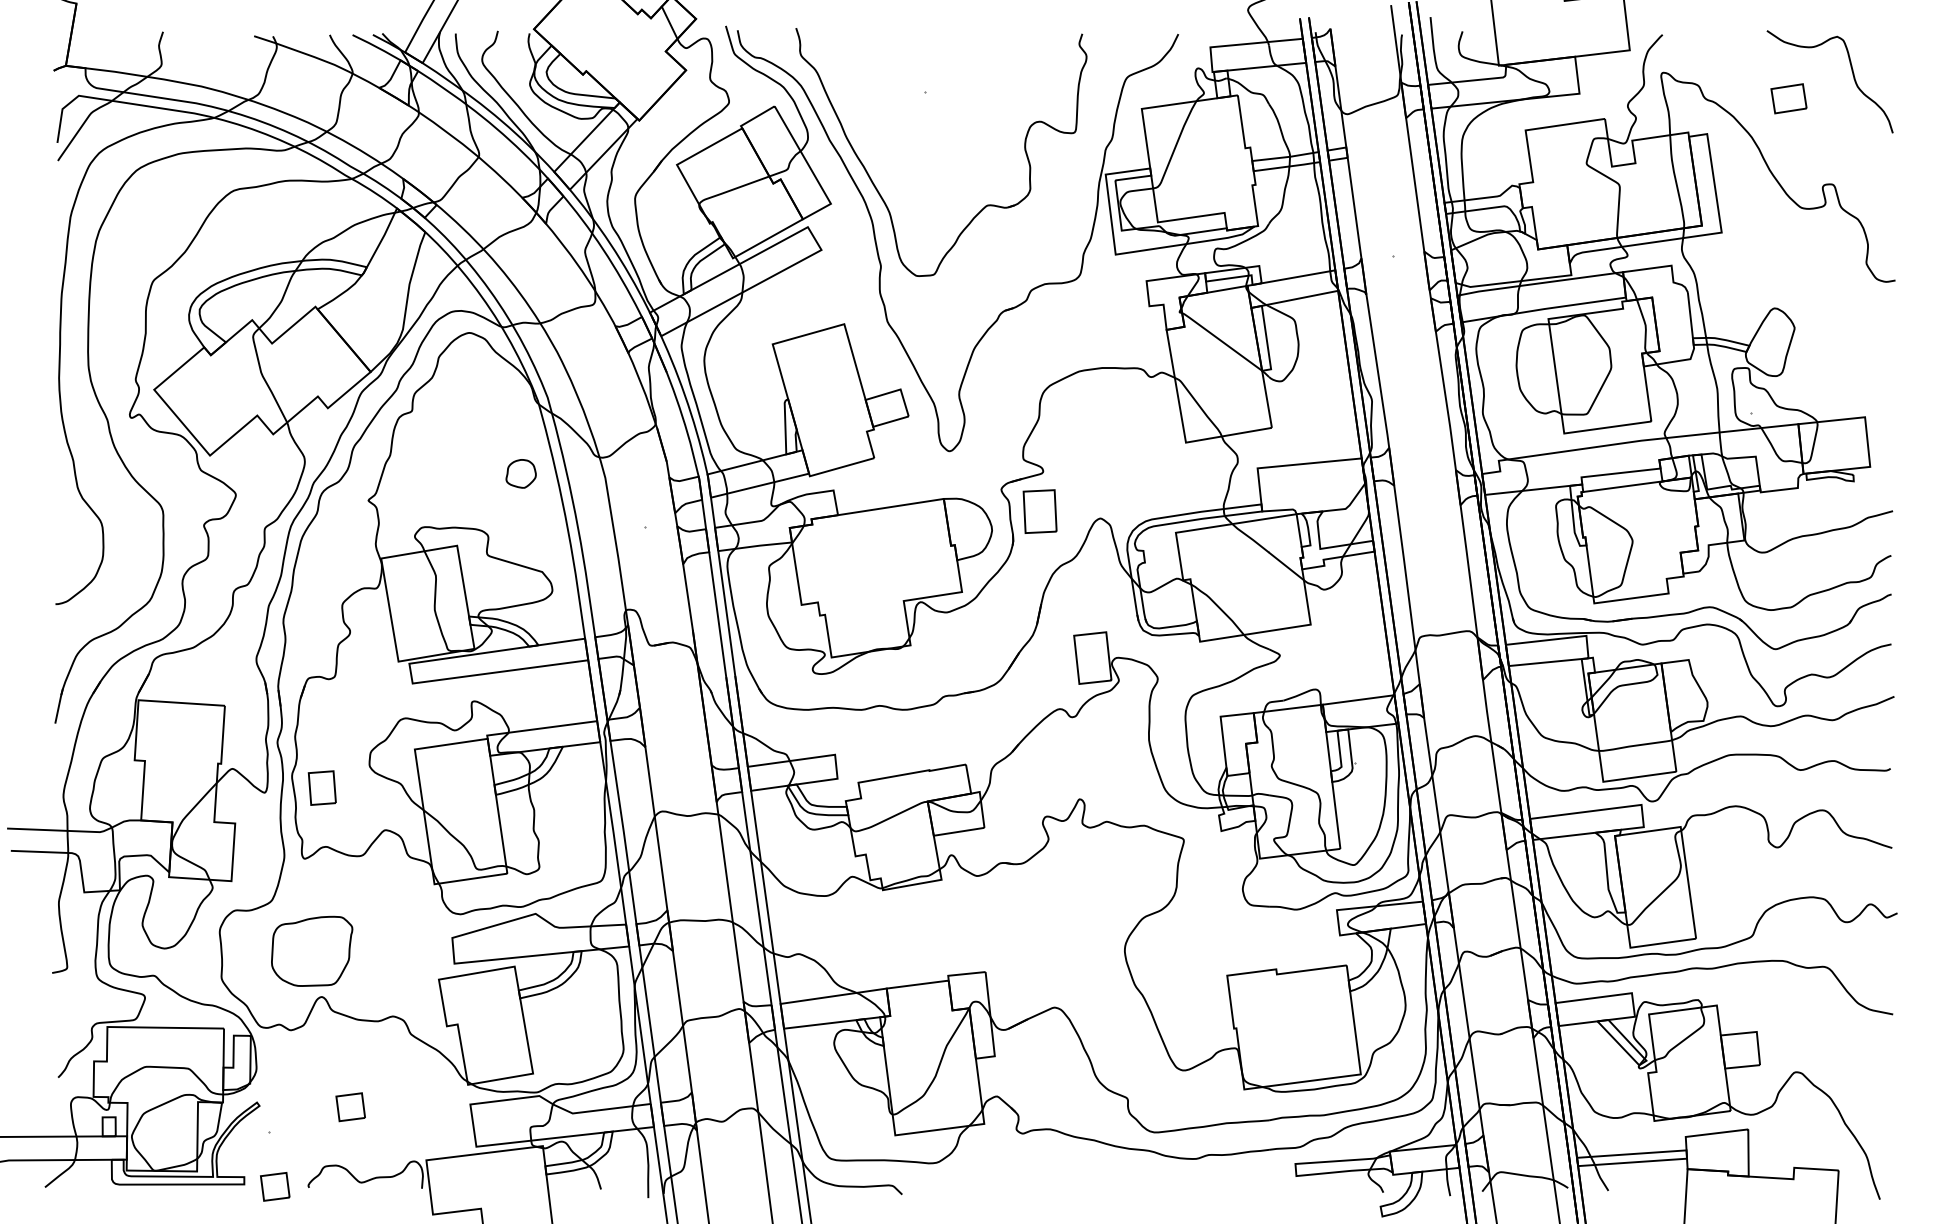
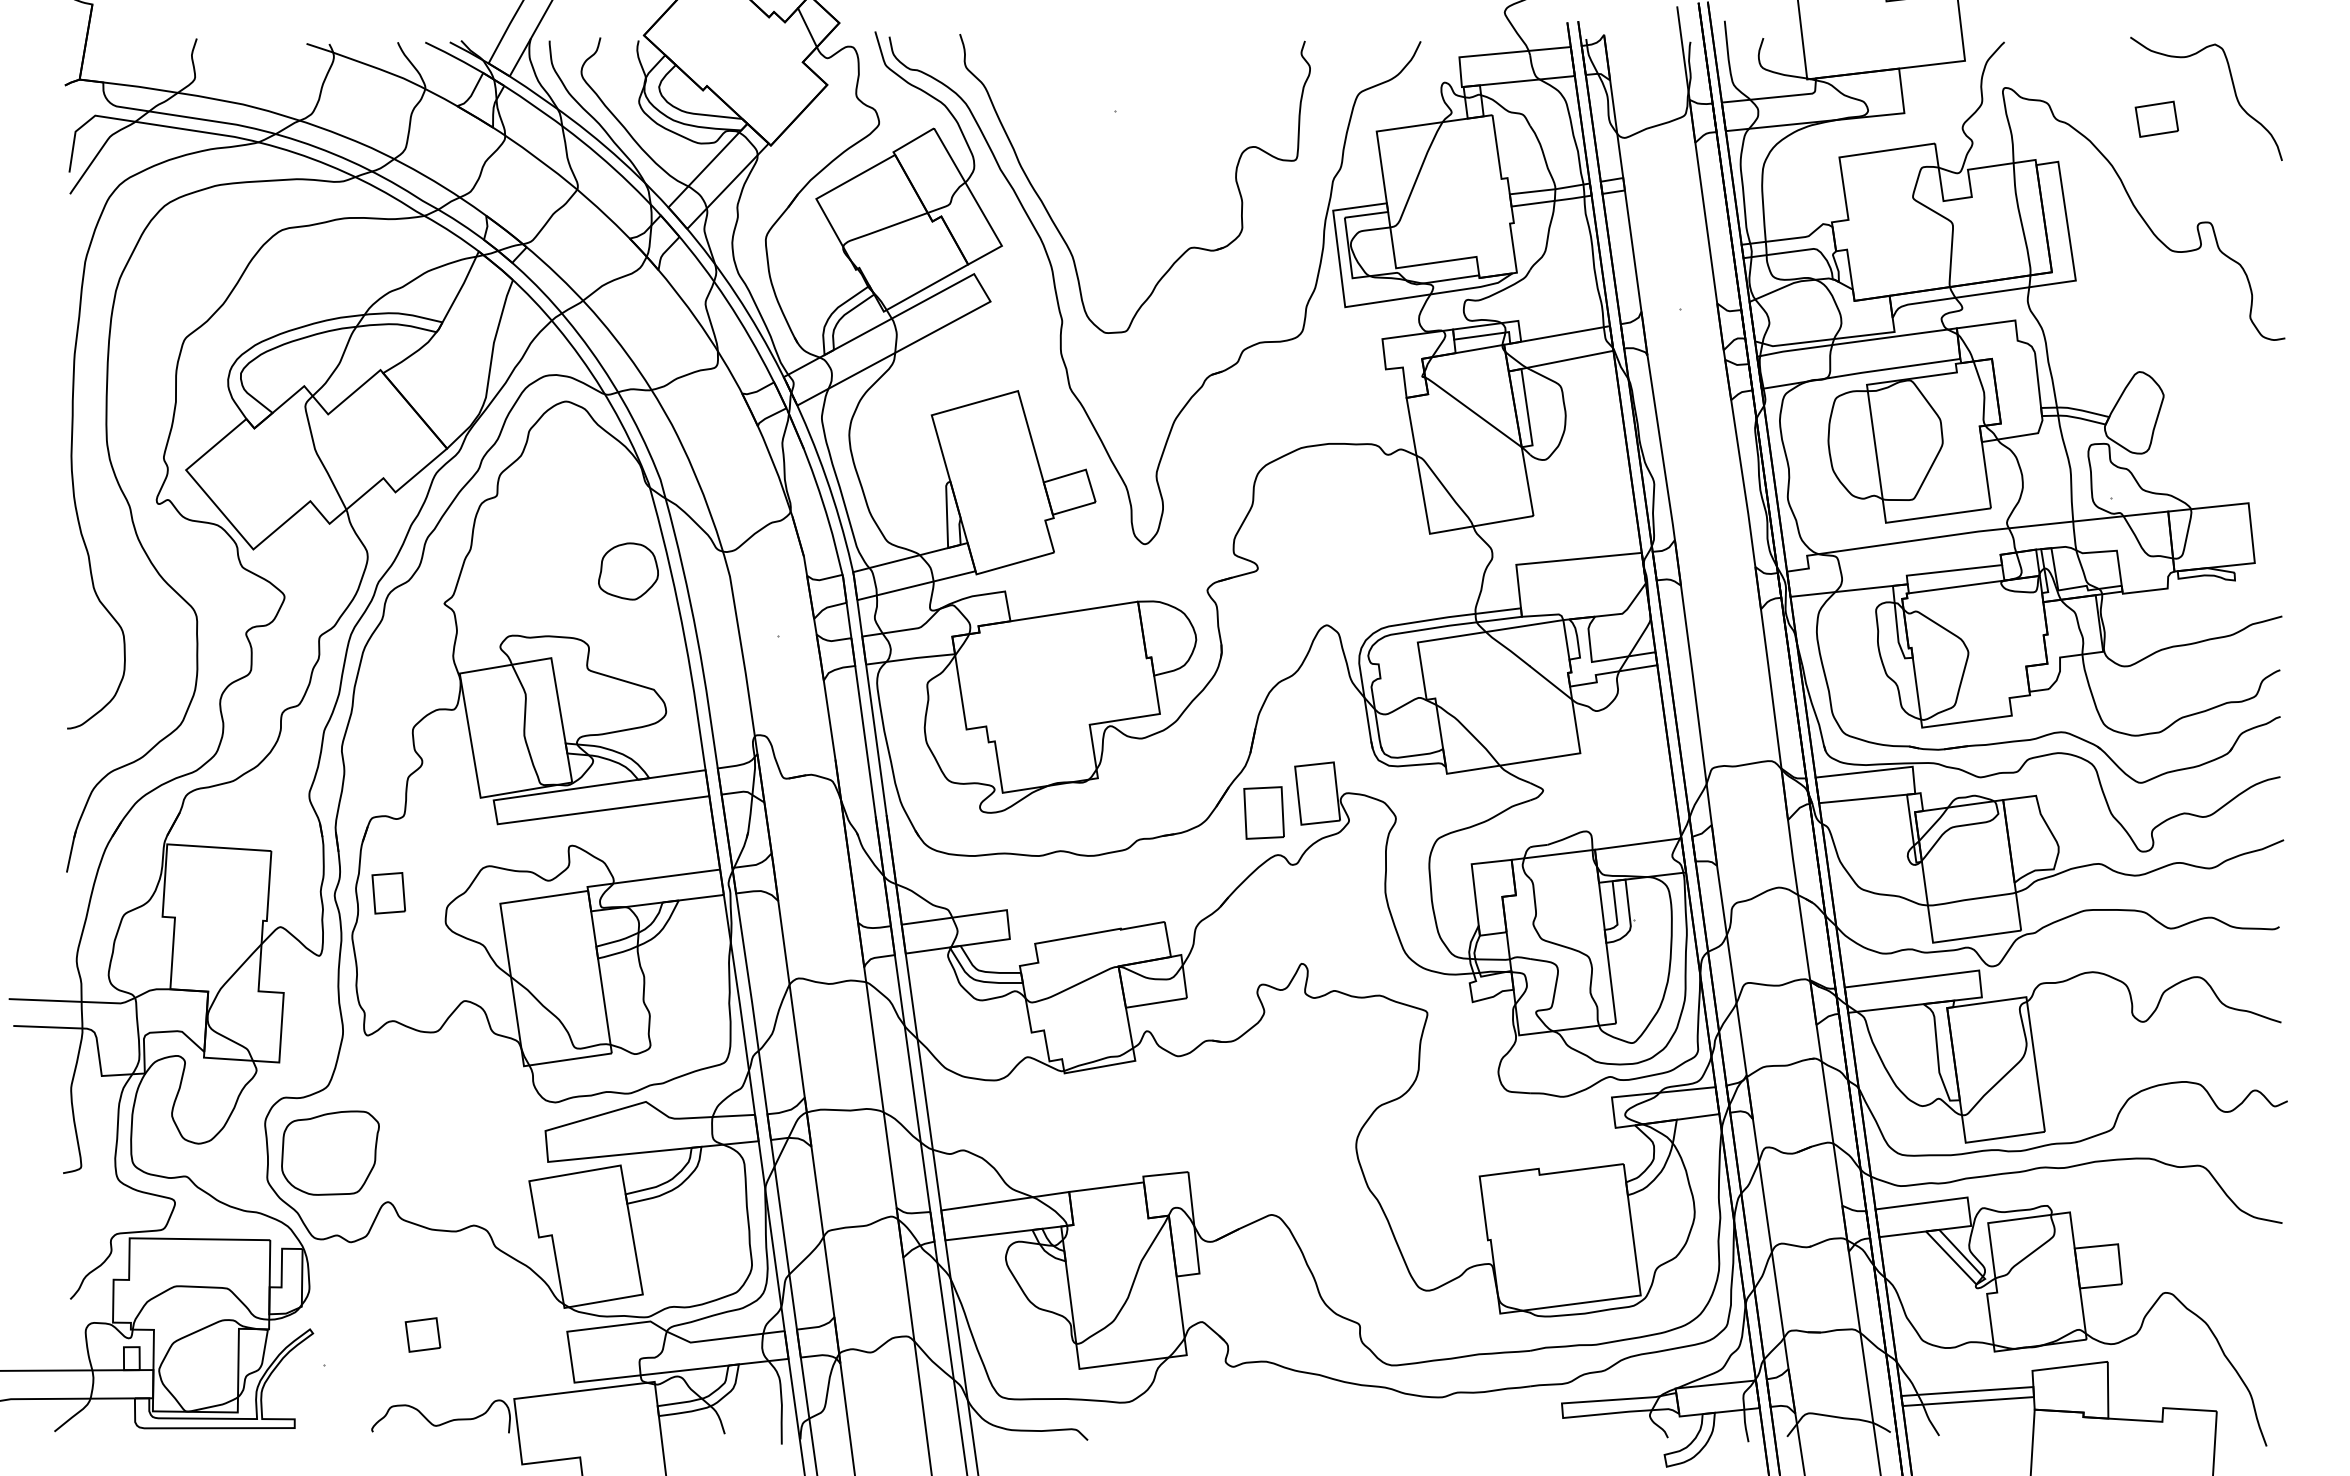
part: (521, 473) -> (628, 571), size x1.67
part: (1039, 511) -> (1263, 812), moved
part: (322, 788) -> (388, 893), moved
part: (312, 950) -> (330, 1152), moved
part: (274, 1186) -> (331, 1430), removed

